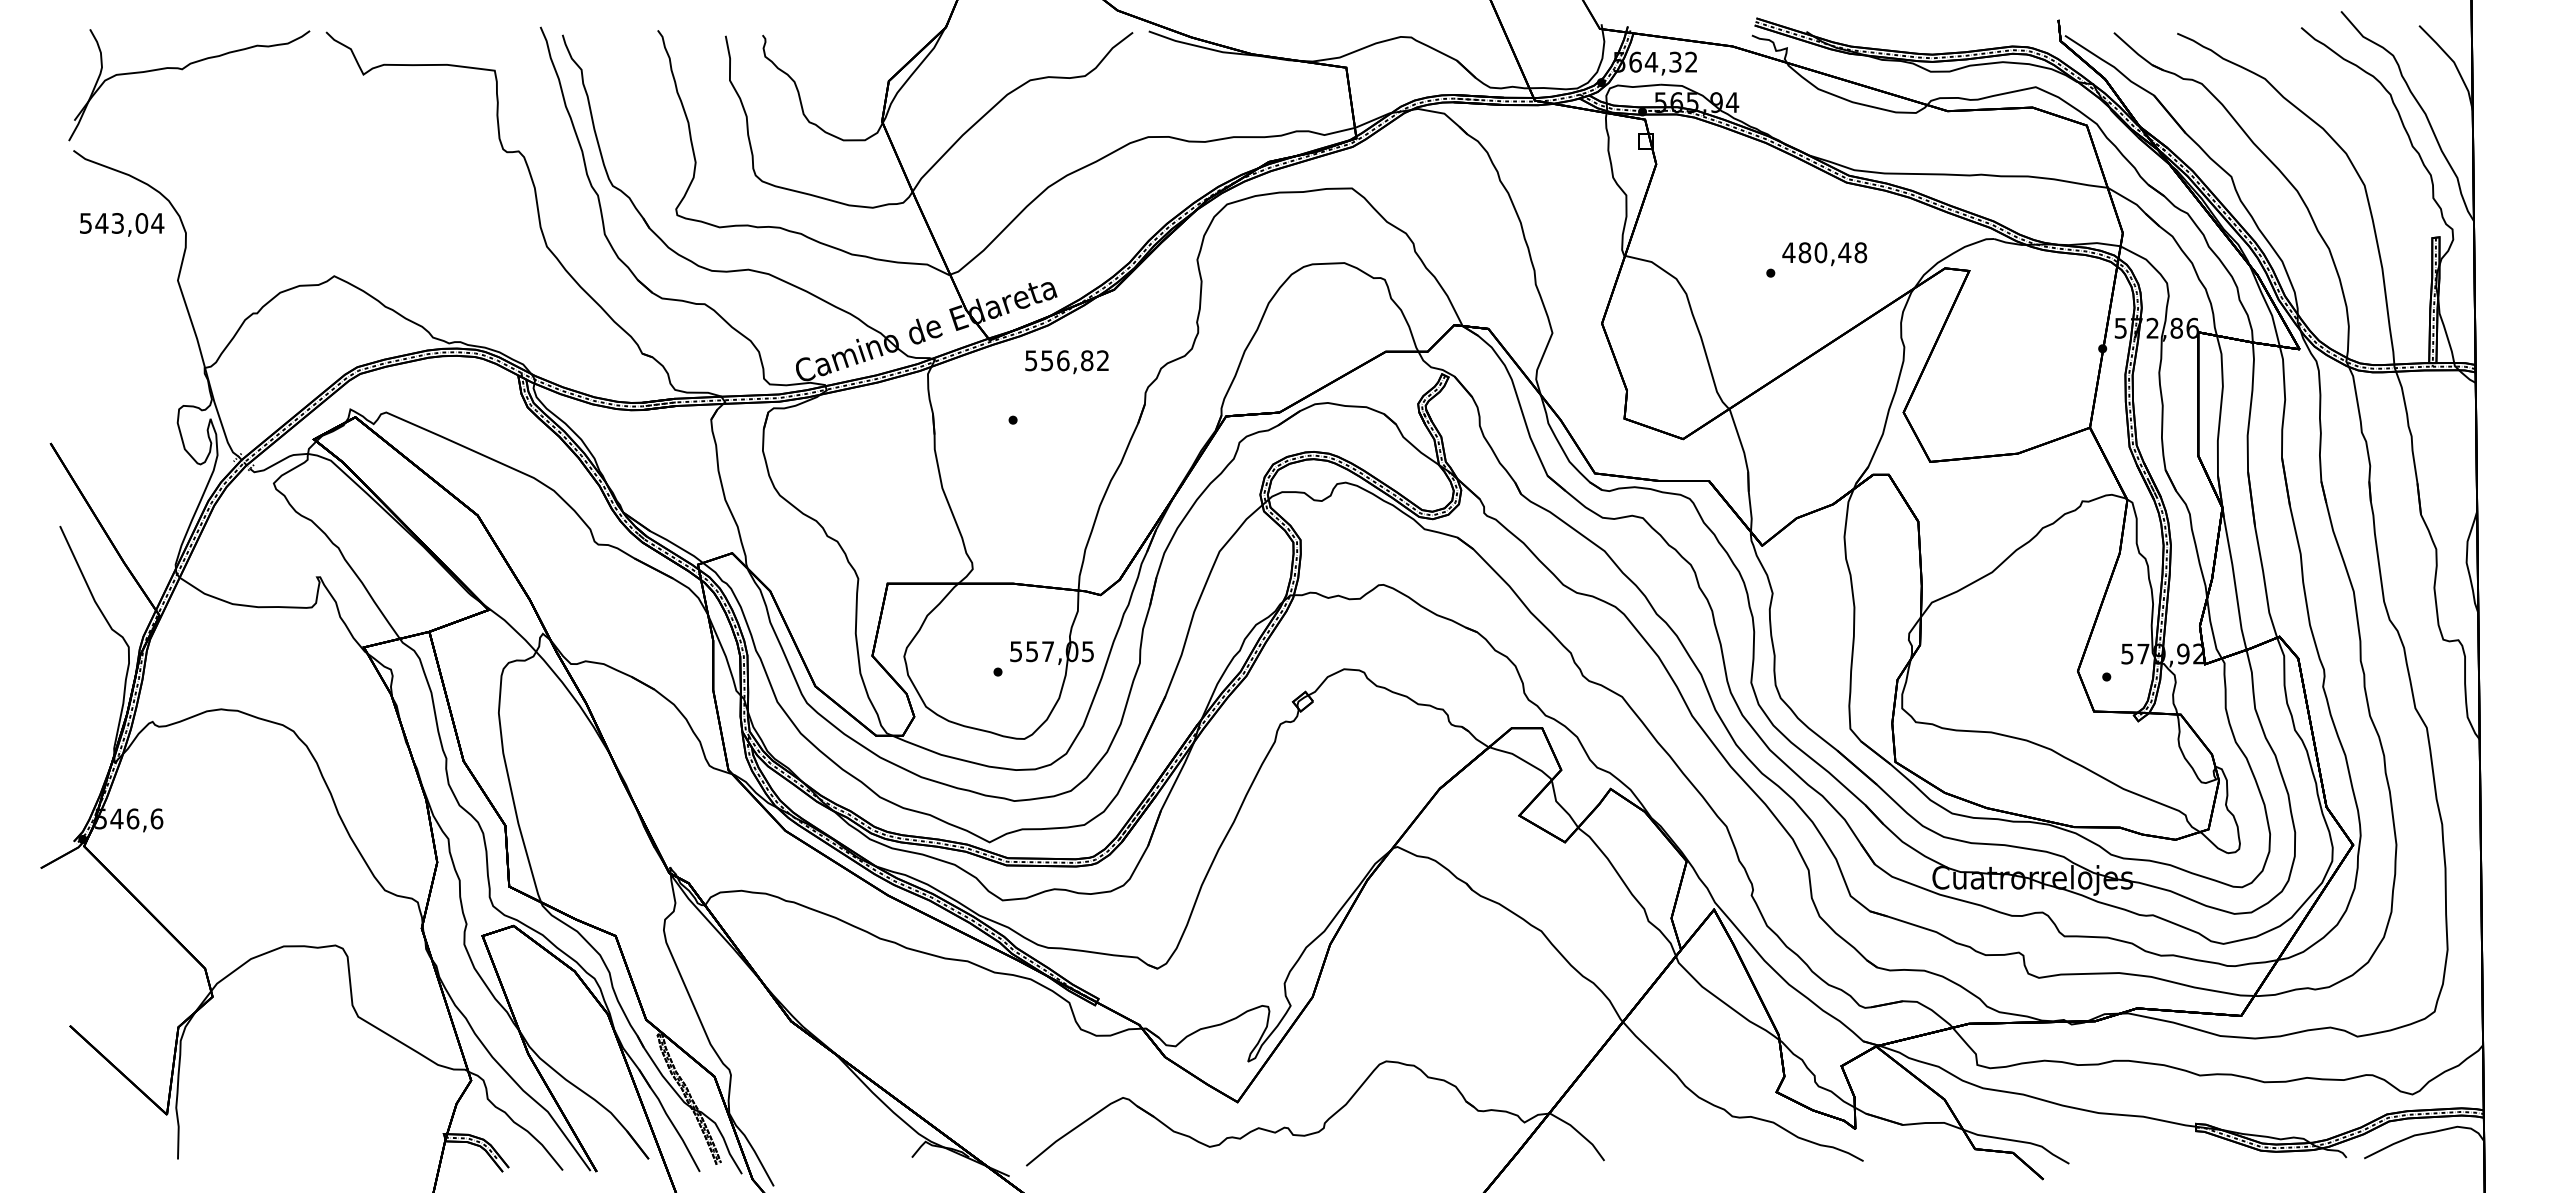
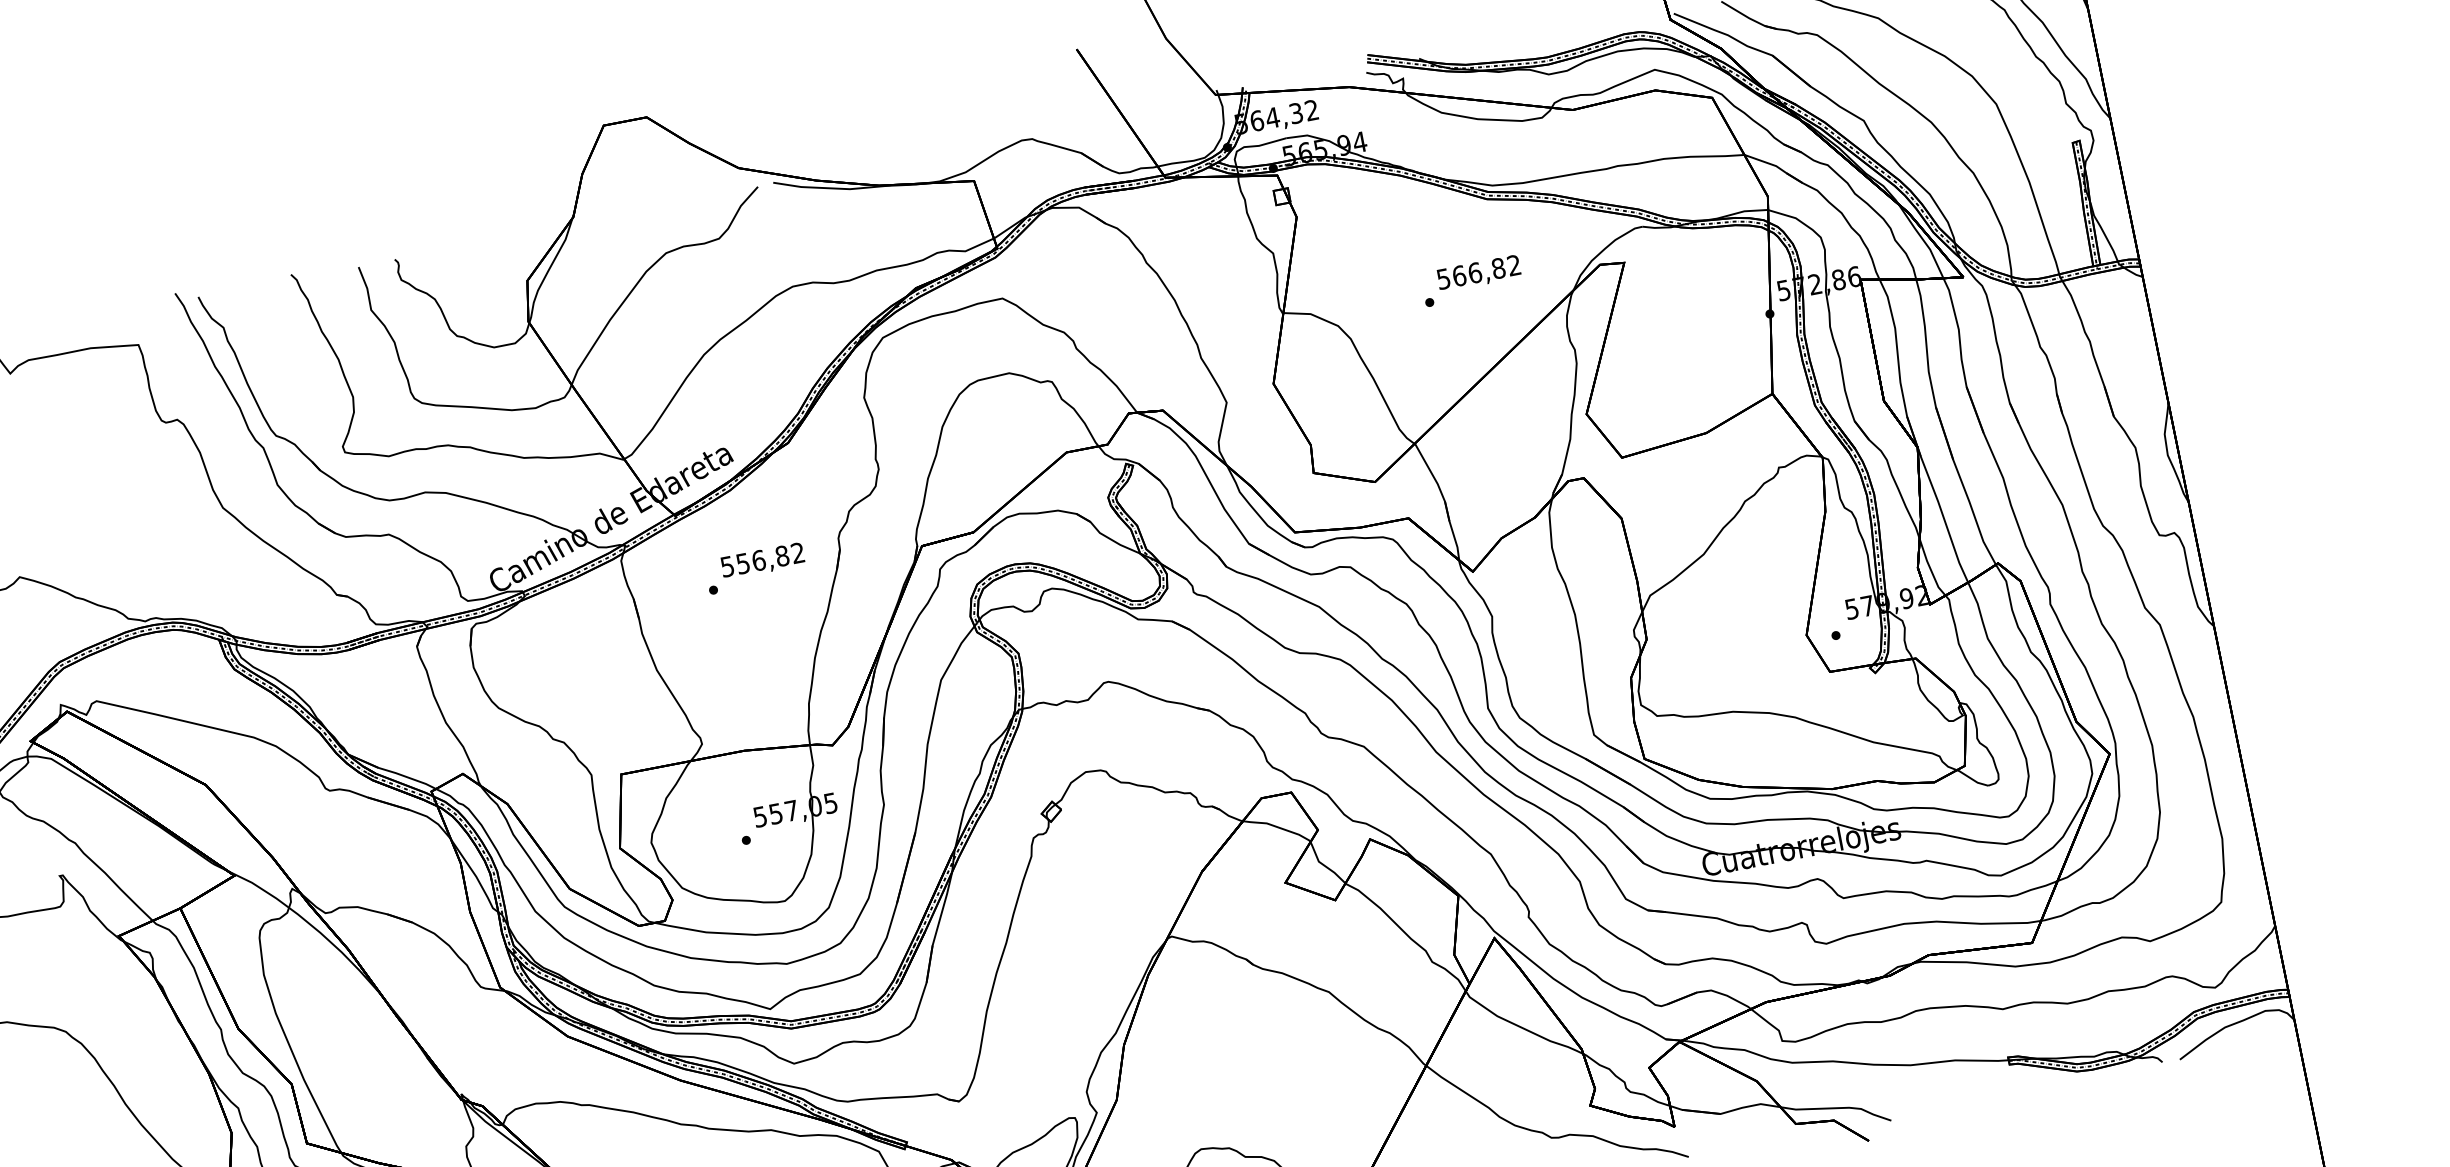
text: (1824, 252) -> (1478, 272), 480,48 -> 566,82
text: (1066, 362) -> (762, 561), moved

